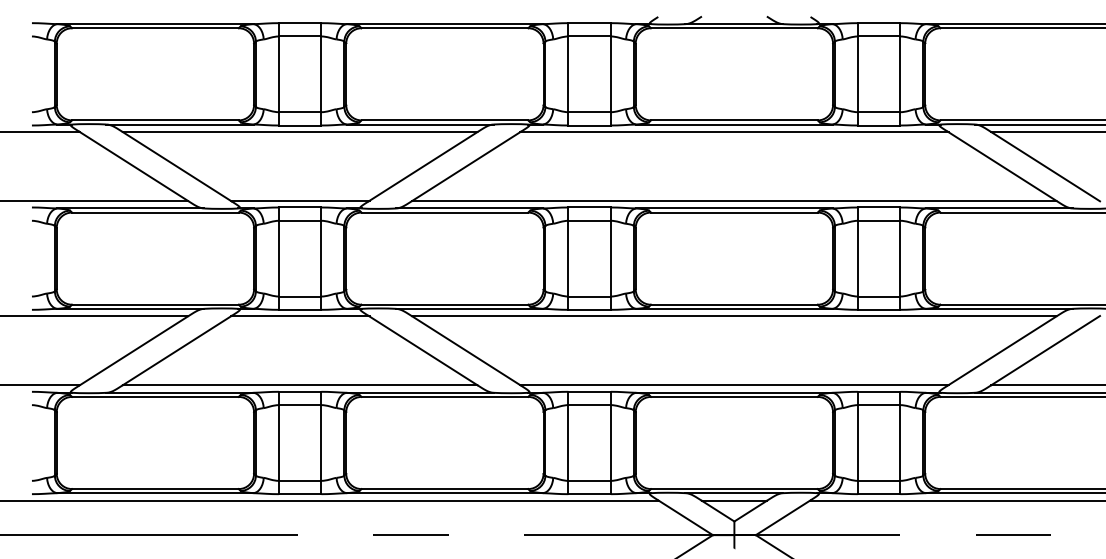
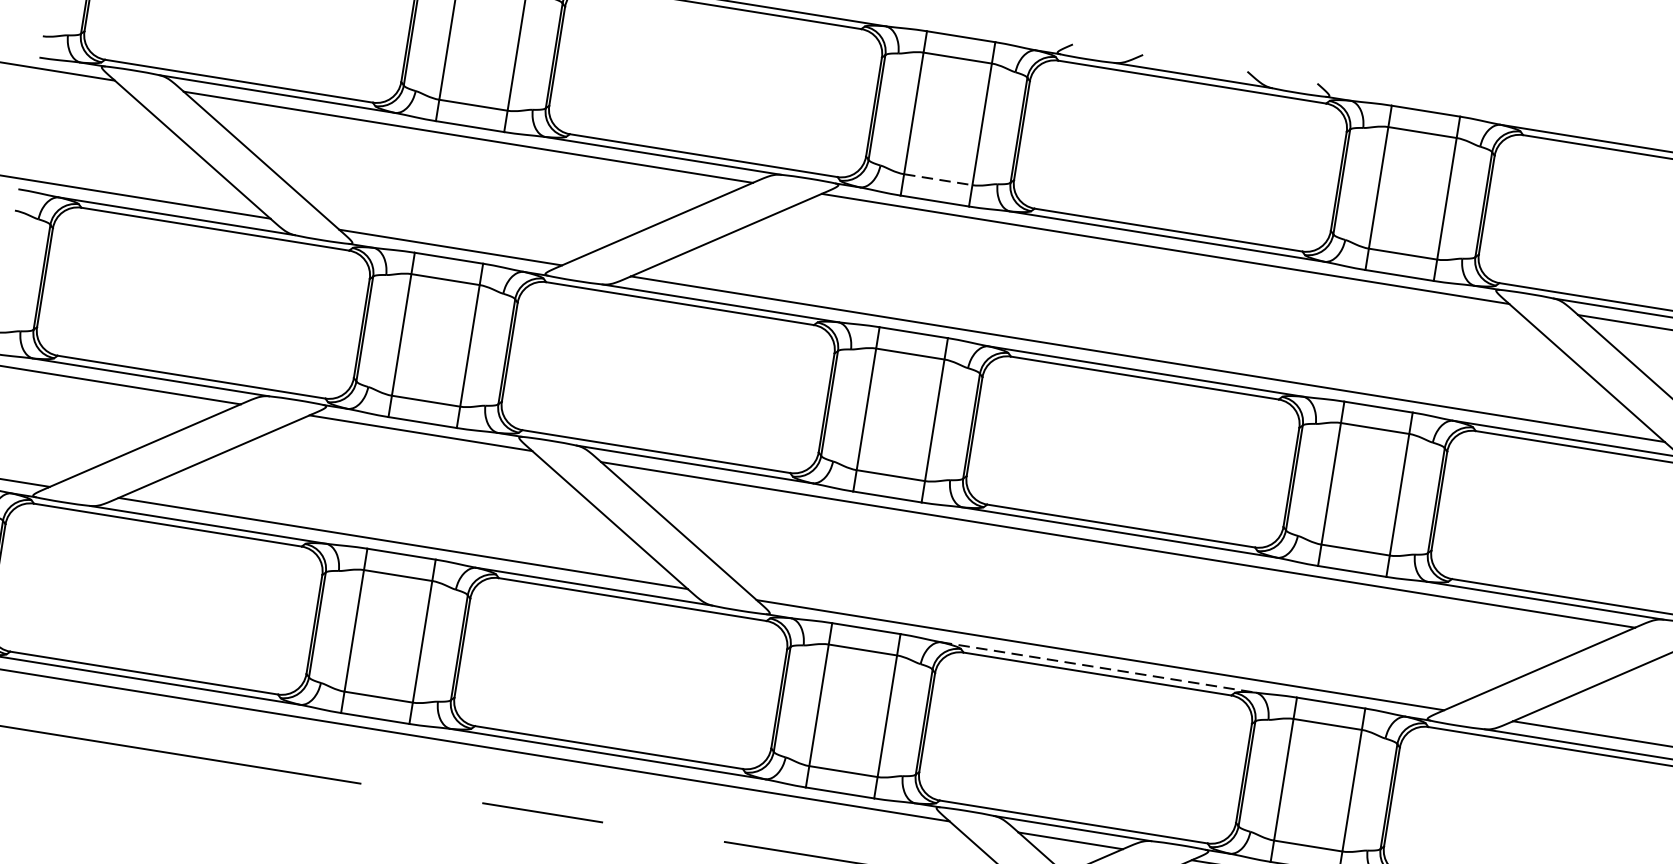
line: (590, 112) -> (939, 180), solid -> dashed
line: (734, 392) -> (1098, 666), solid -> dashed

